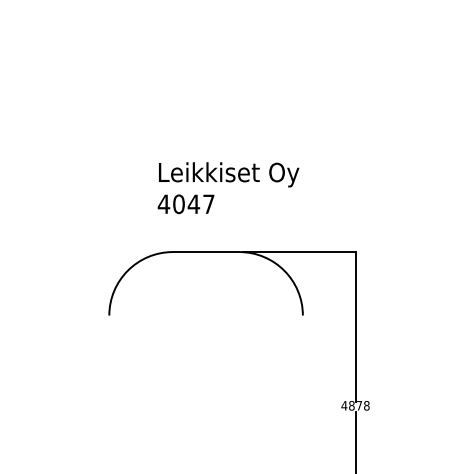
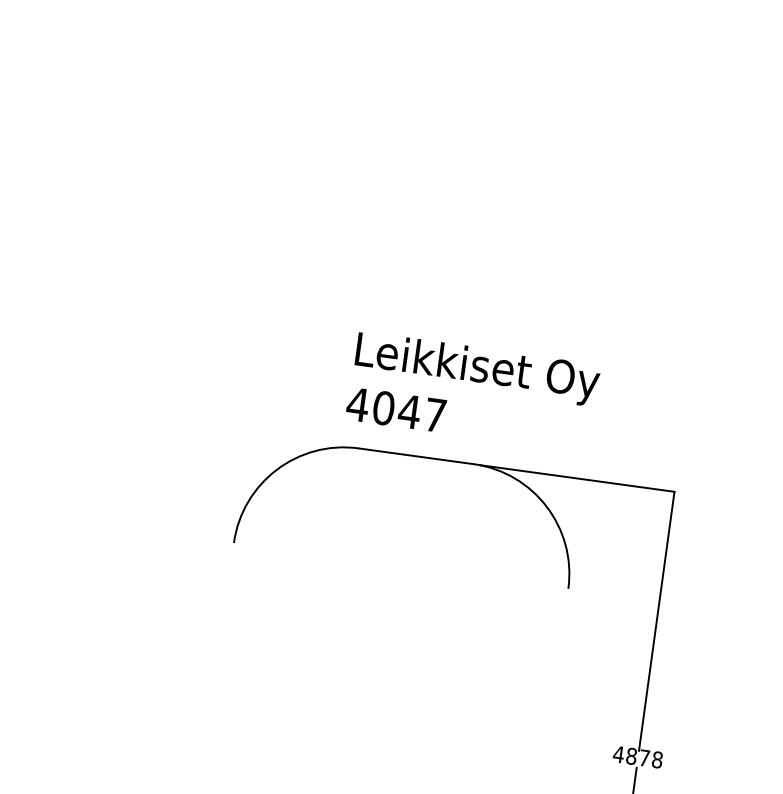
text: (228, 188) -> (473, 392), moved

